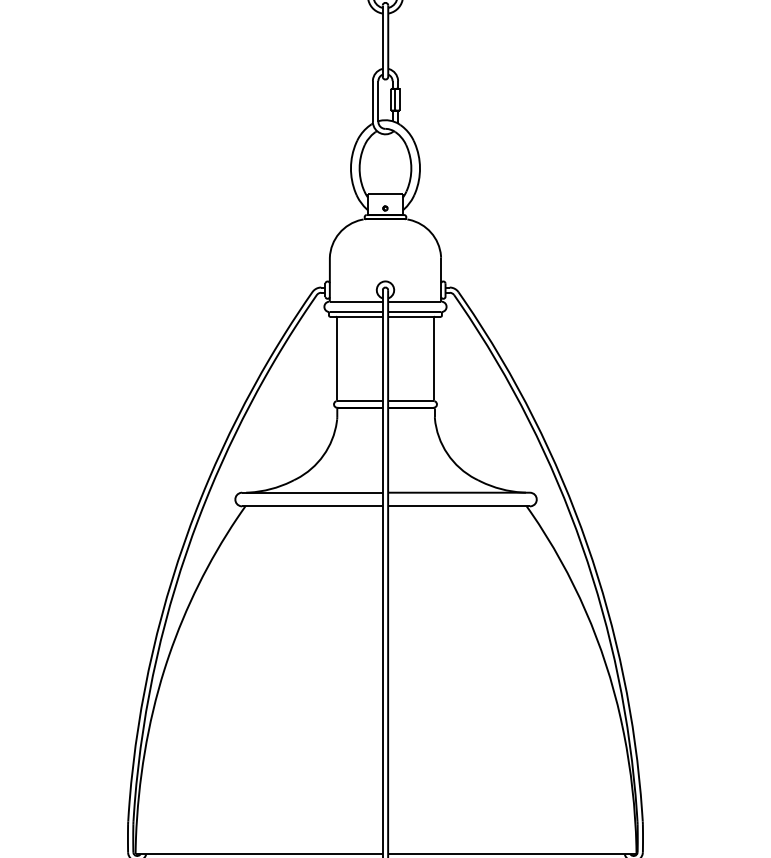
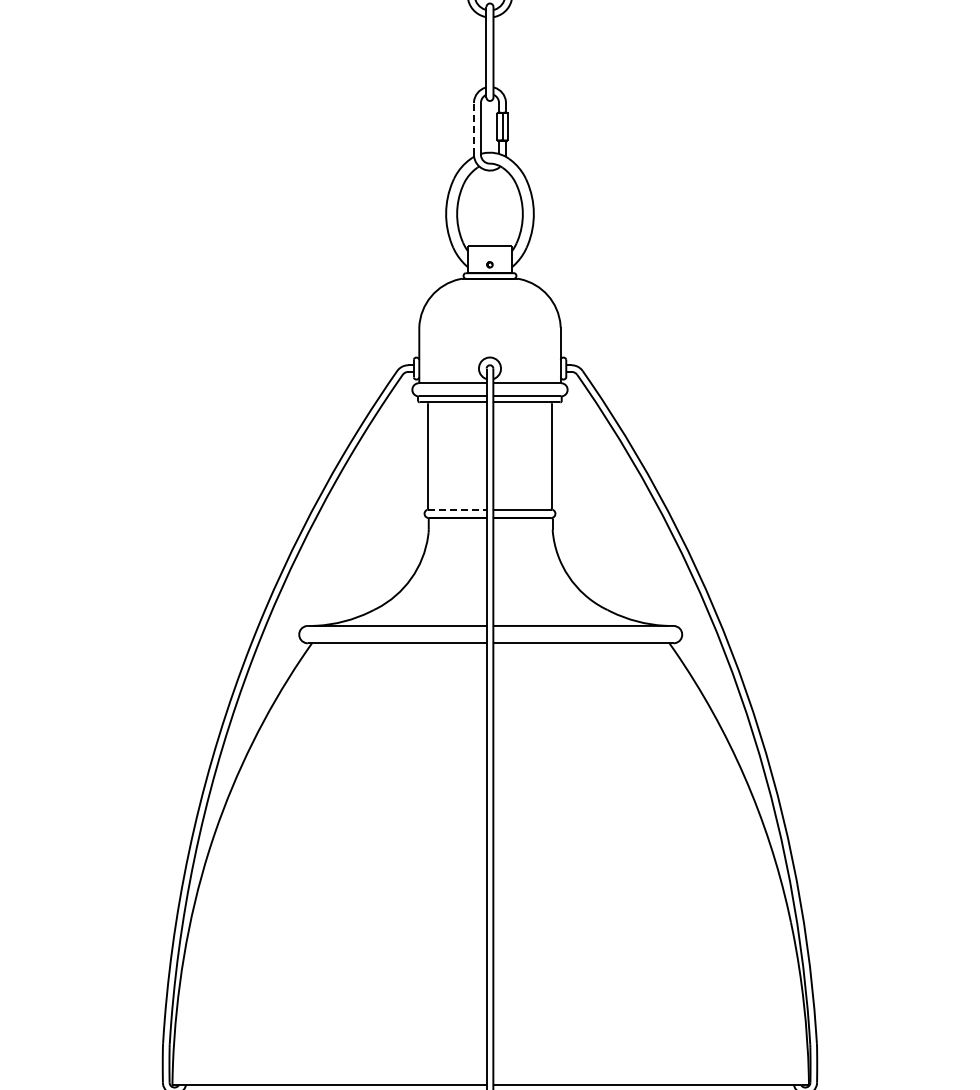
line: (372, 101) -> (473, 128), solid -> dashed
line: (359, 401) -> (457, 509), solid -> dashed

